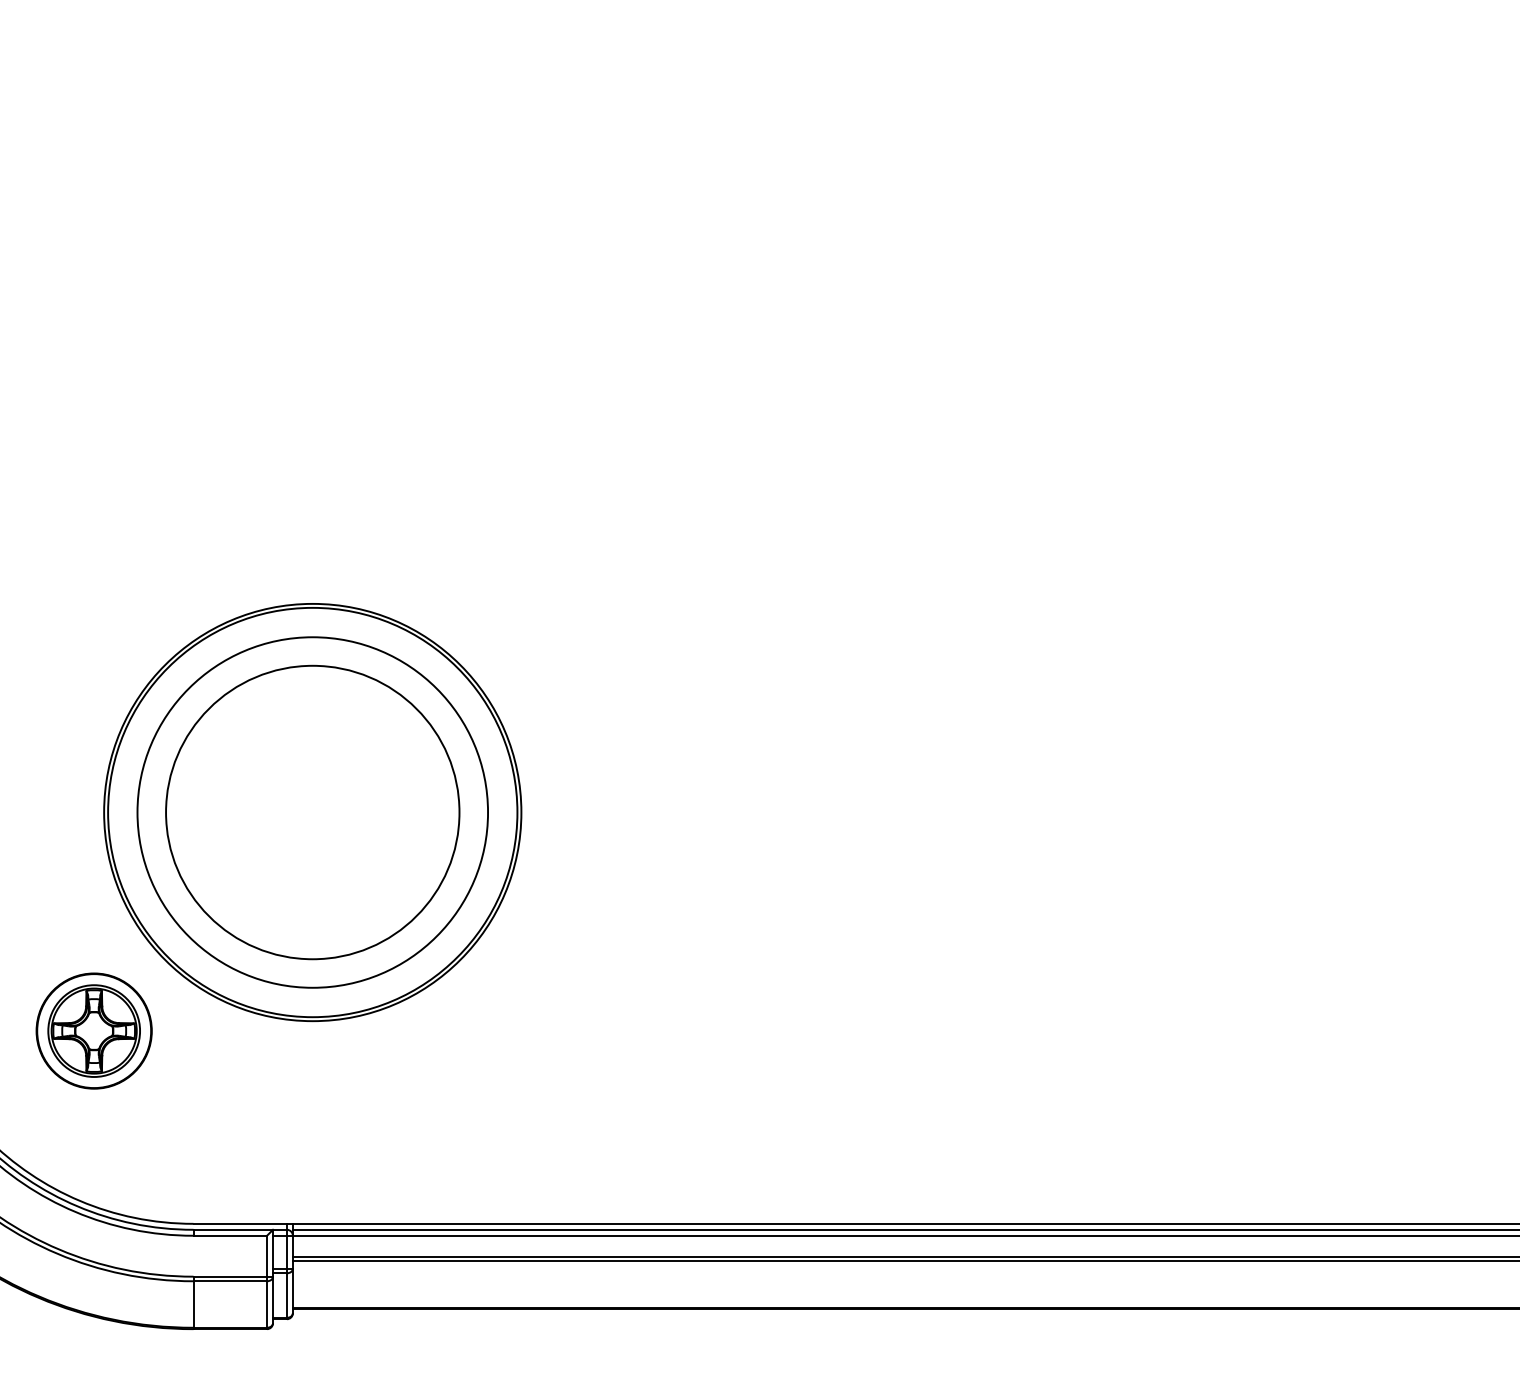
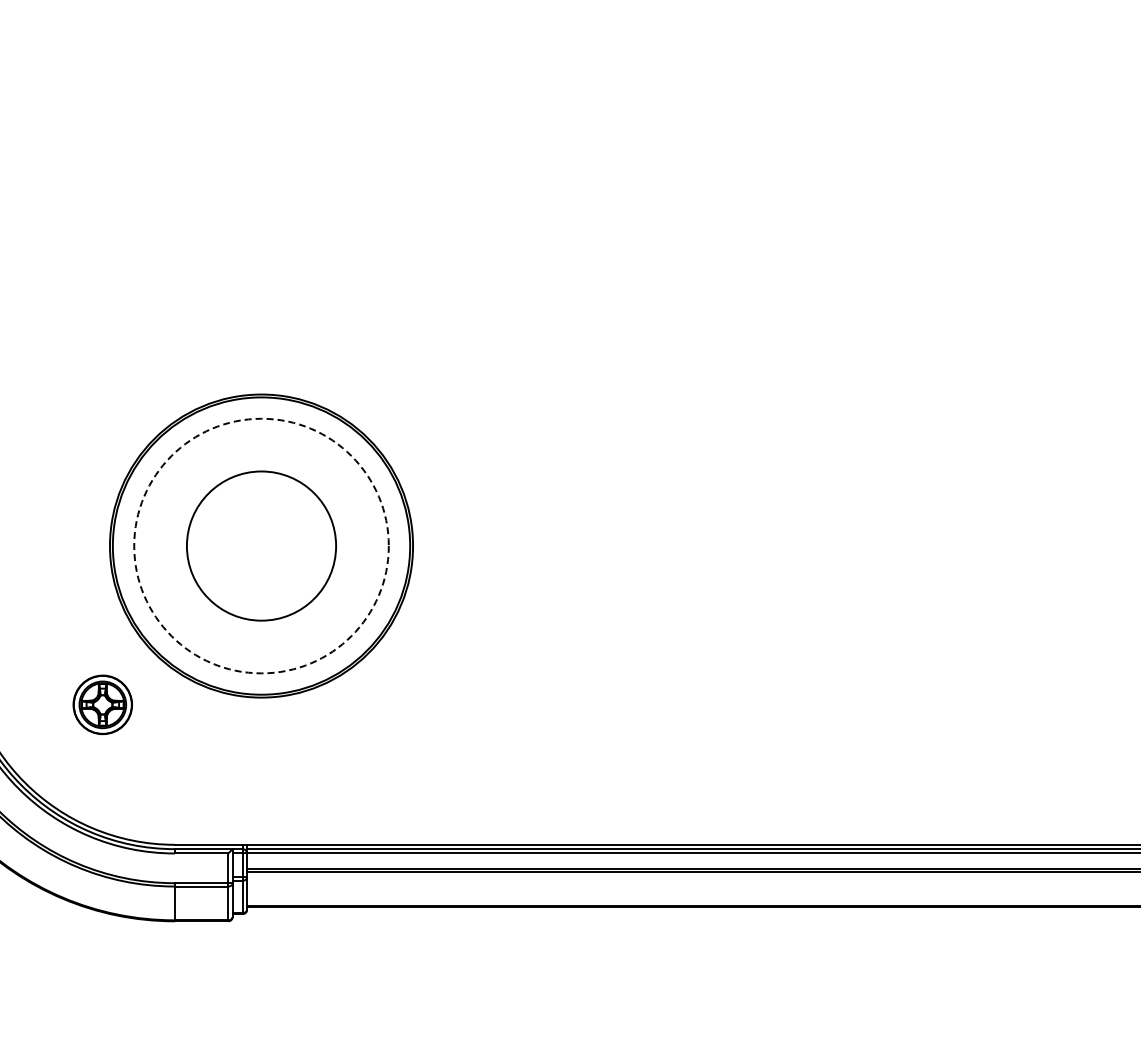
circle: (312, 811) -> (261, 545), size x0.7
circle: (312, 811) -> (261, 545), solid -> dashed
part: (93, 1030) -> (102, 704), size x0.7

